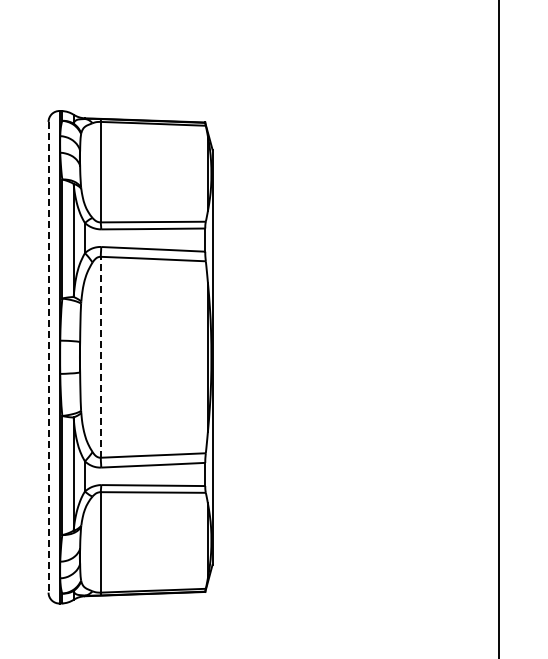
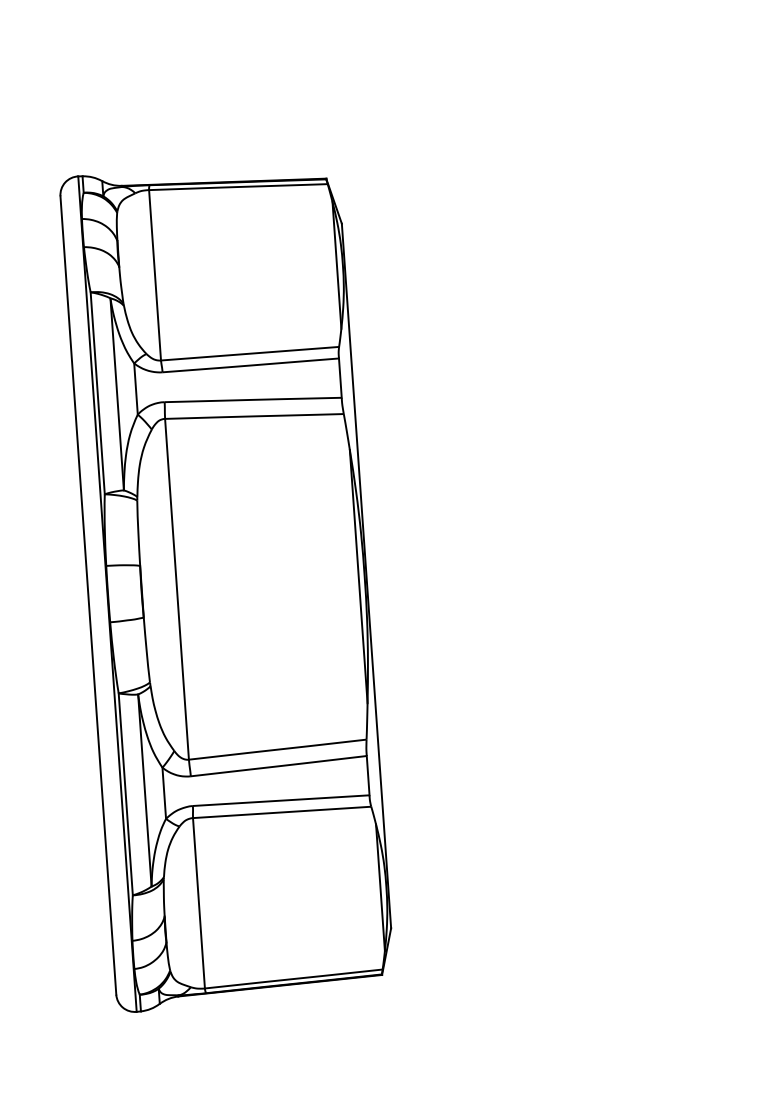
line: (100, 356) -> (176, 587), dashed -> solid
line: (48, 357) -> (88, 595), dashed -> solid

